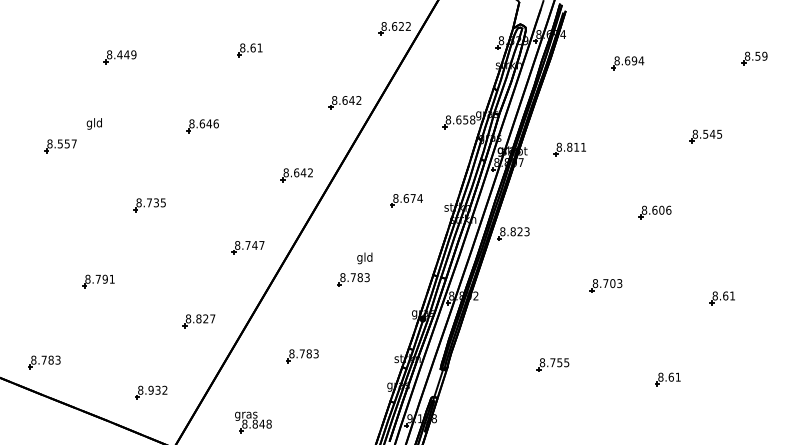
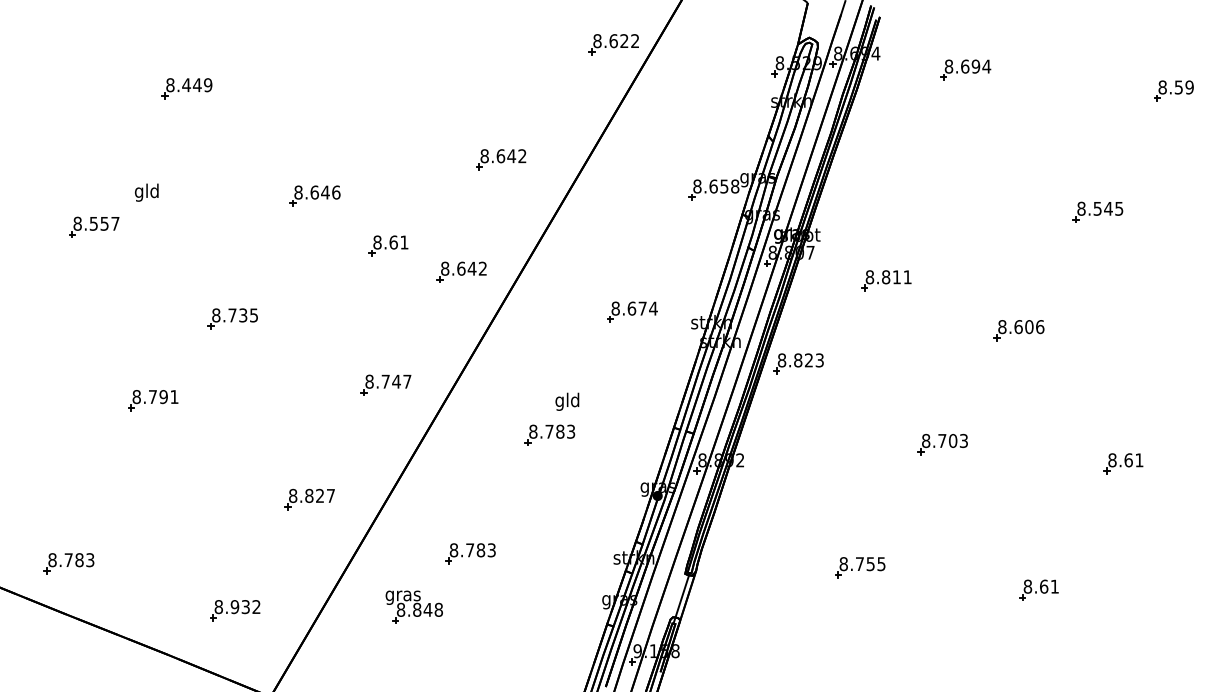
part: (249, 50) -> (388, 246), moved
part: (627, 63) -> (965, 70), moved
part: (344, 102) -> (500, 159), moved
part: (569, 149) -> (885, 280), moved
part: (98, 281) -> (153, 400), moved
part: (253, 422) -> (414, 607), moved

